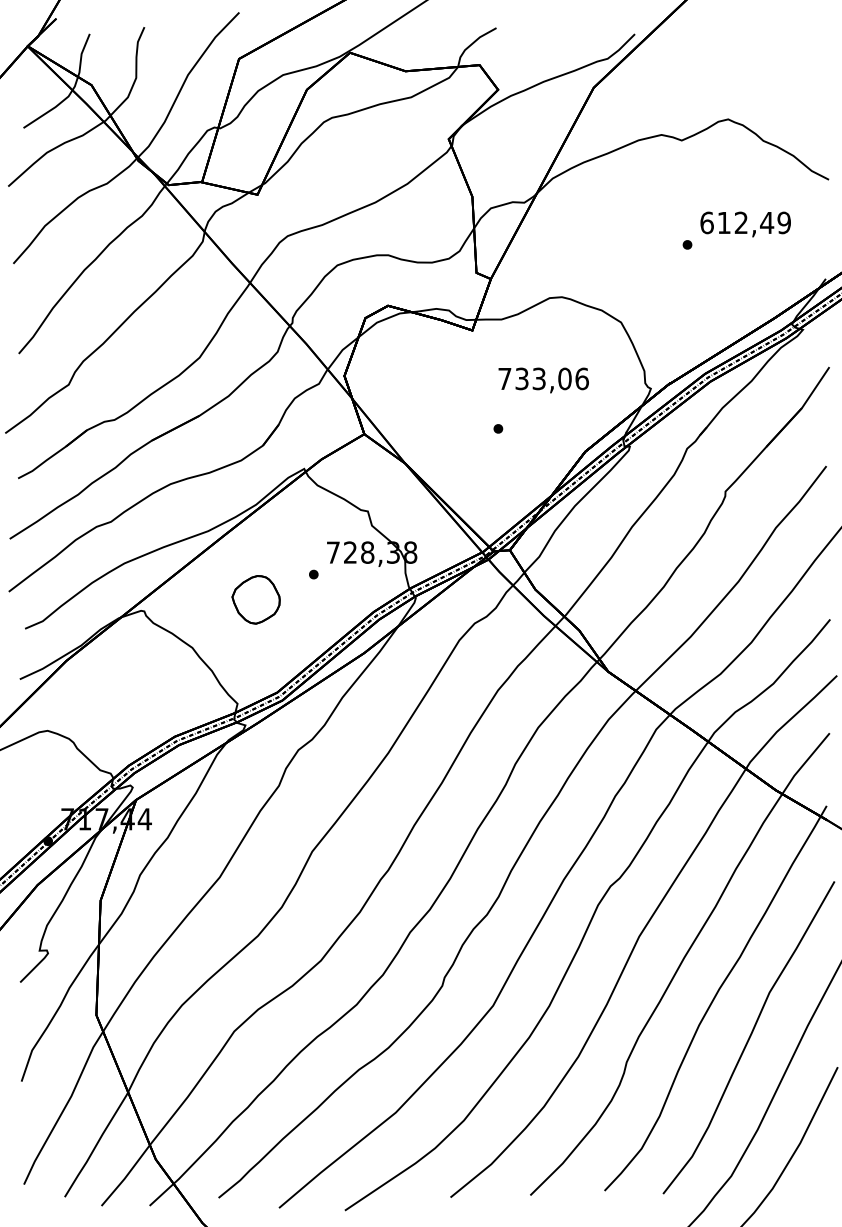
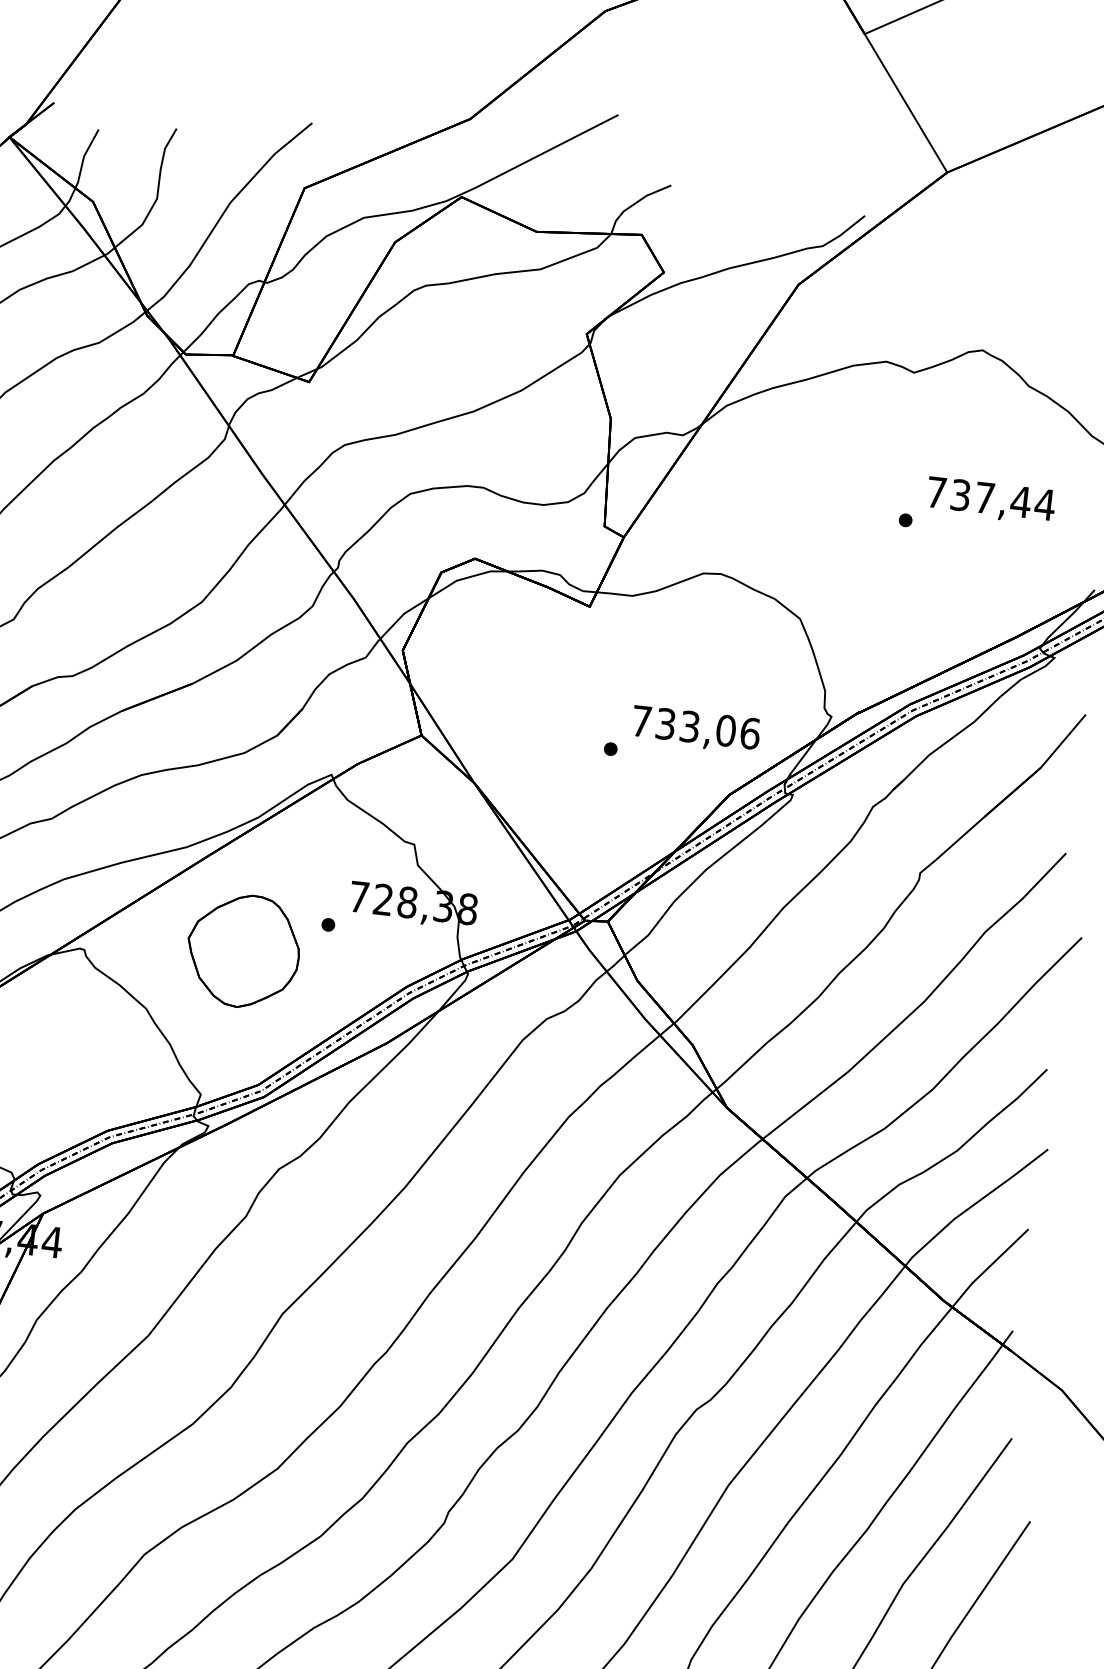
text: (745, 222) -> (990, 498), 612,49 -> 737,44
text: (543, 380) -> (695, 729), moved
part: (255, 599) -> (242, 950), size x1.67

